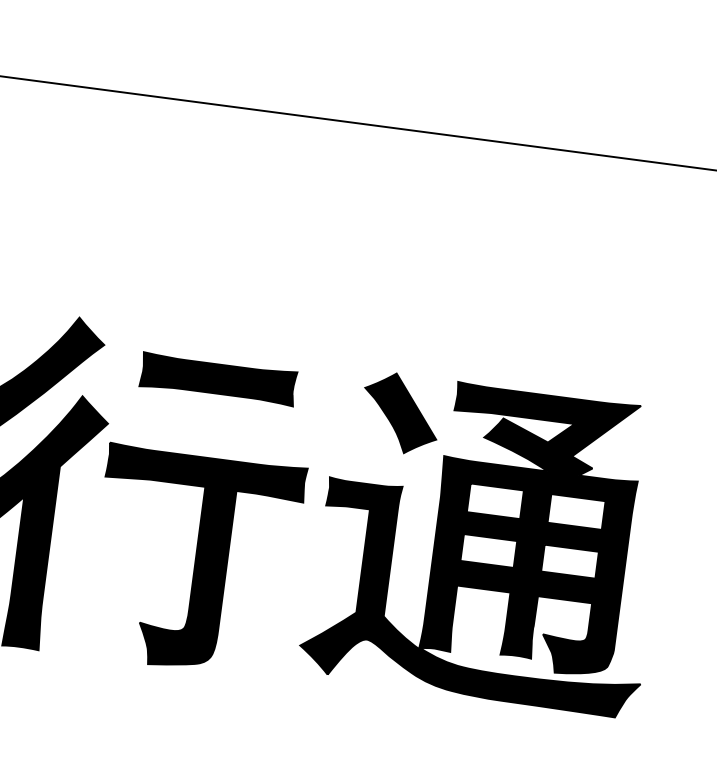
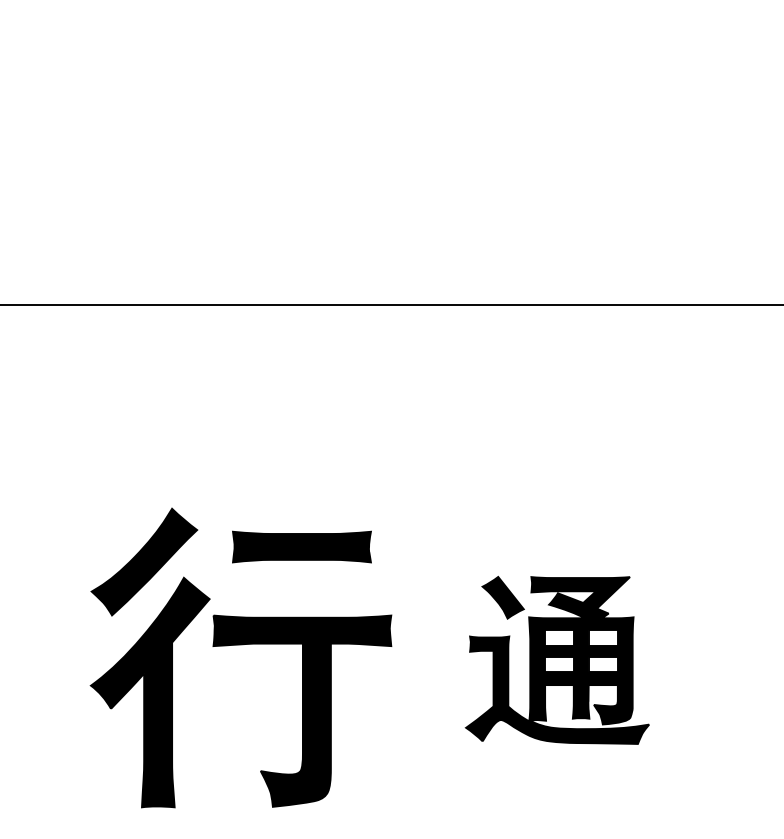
part: (486, 542) -> (557, 660), size x0.6

